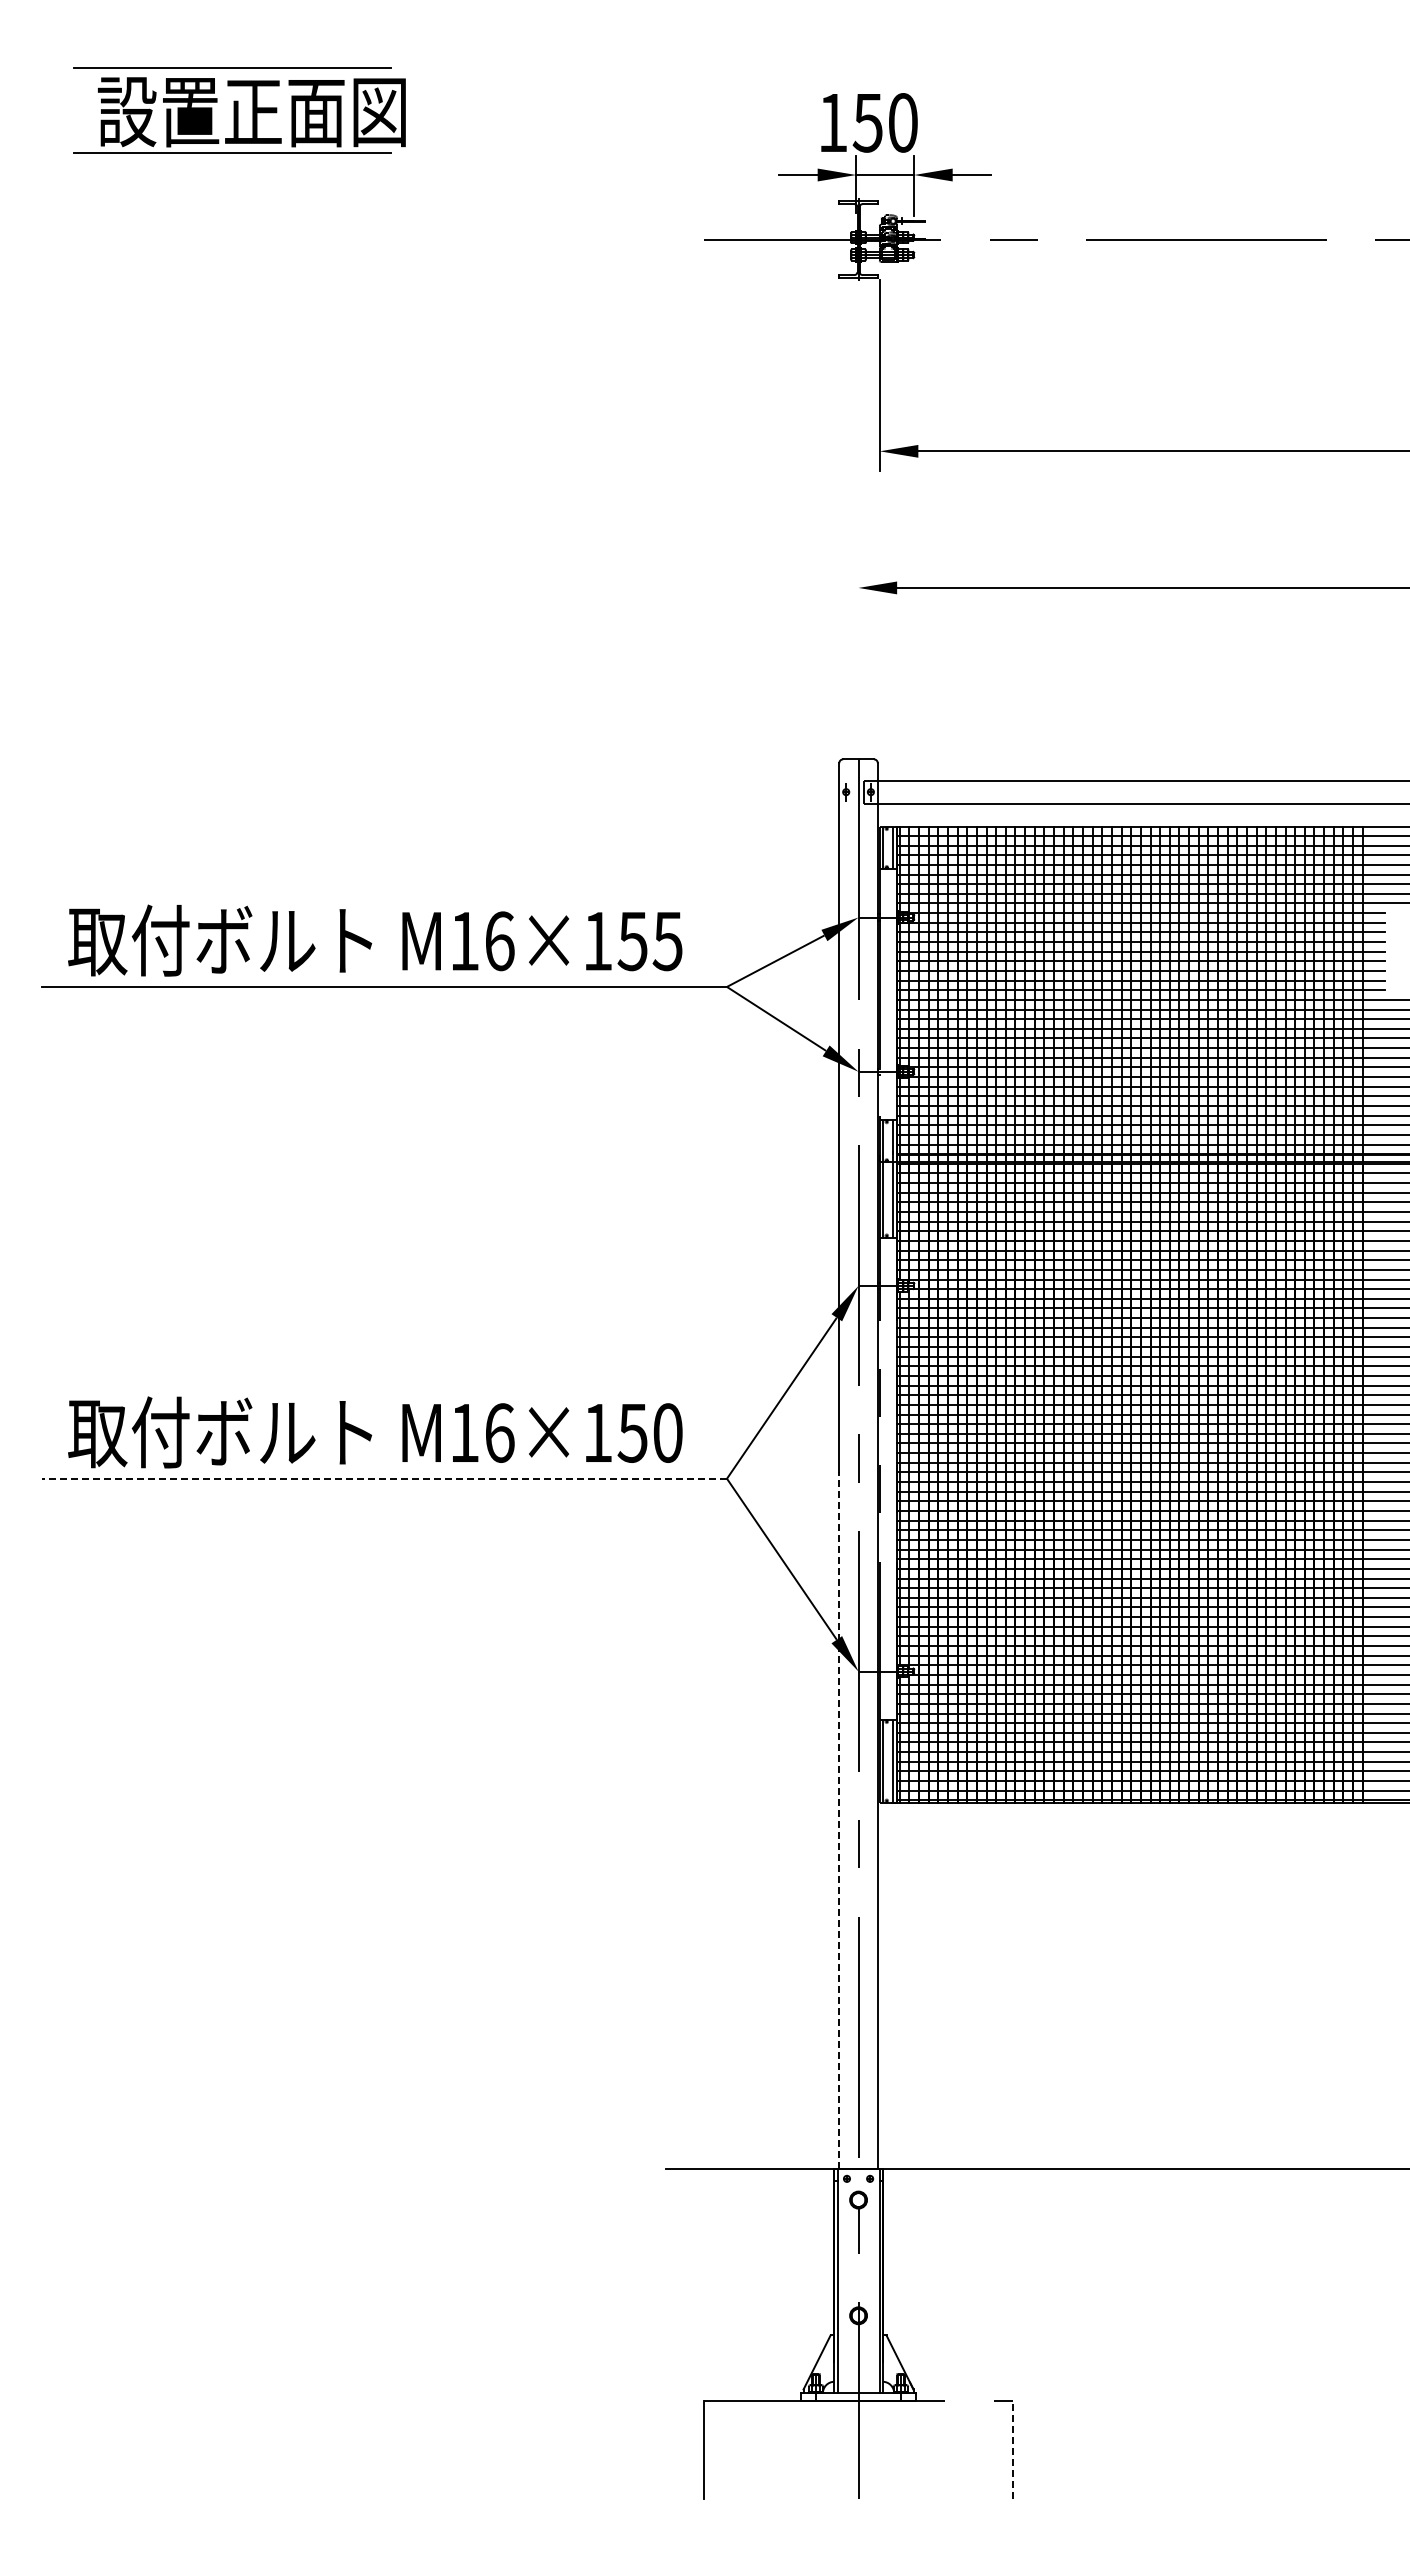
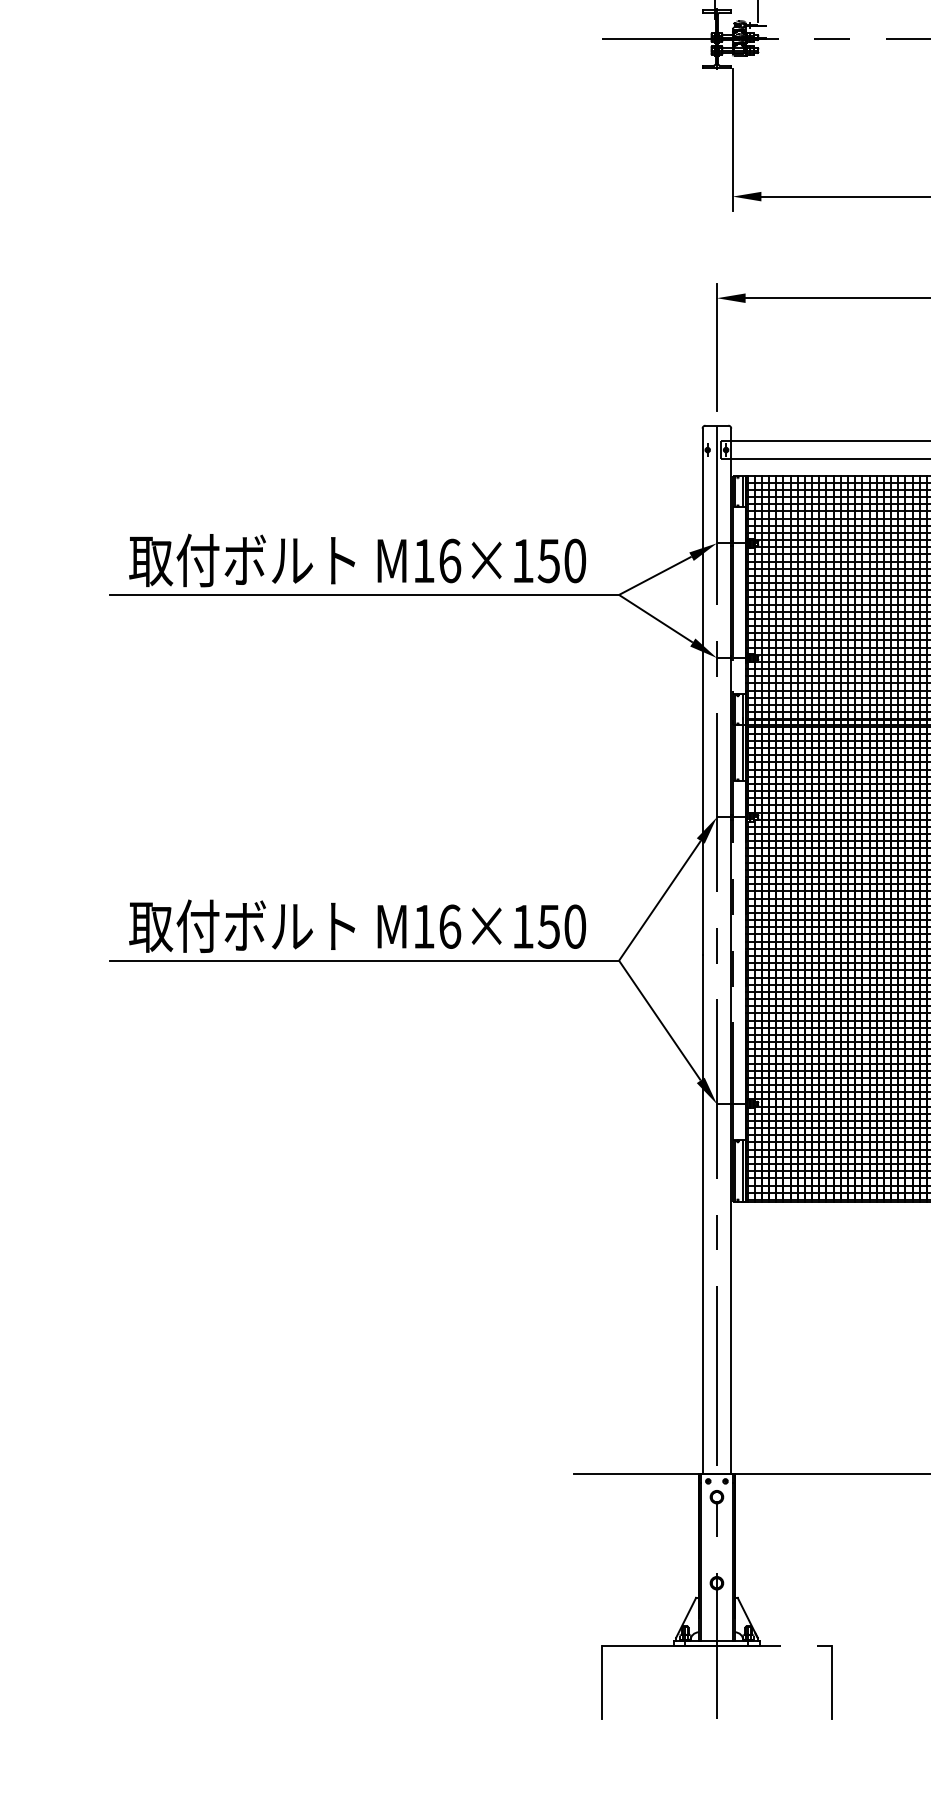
line: (858, 654) -> (716, 347), added
text: (667, 941) -> (574, 561), M16×155 -> M16×150
line: (384, 1478) -> (364, 960), dashed -> solid
line: (839, 1820) -> (702, 1214), dashed -> solid
line: (1012, 2449) -> (831, 1682), dashed -> solid

